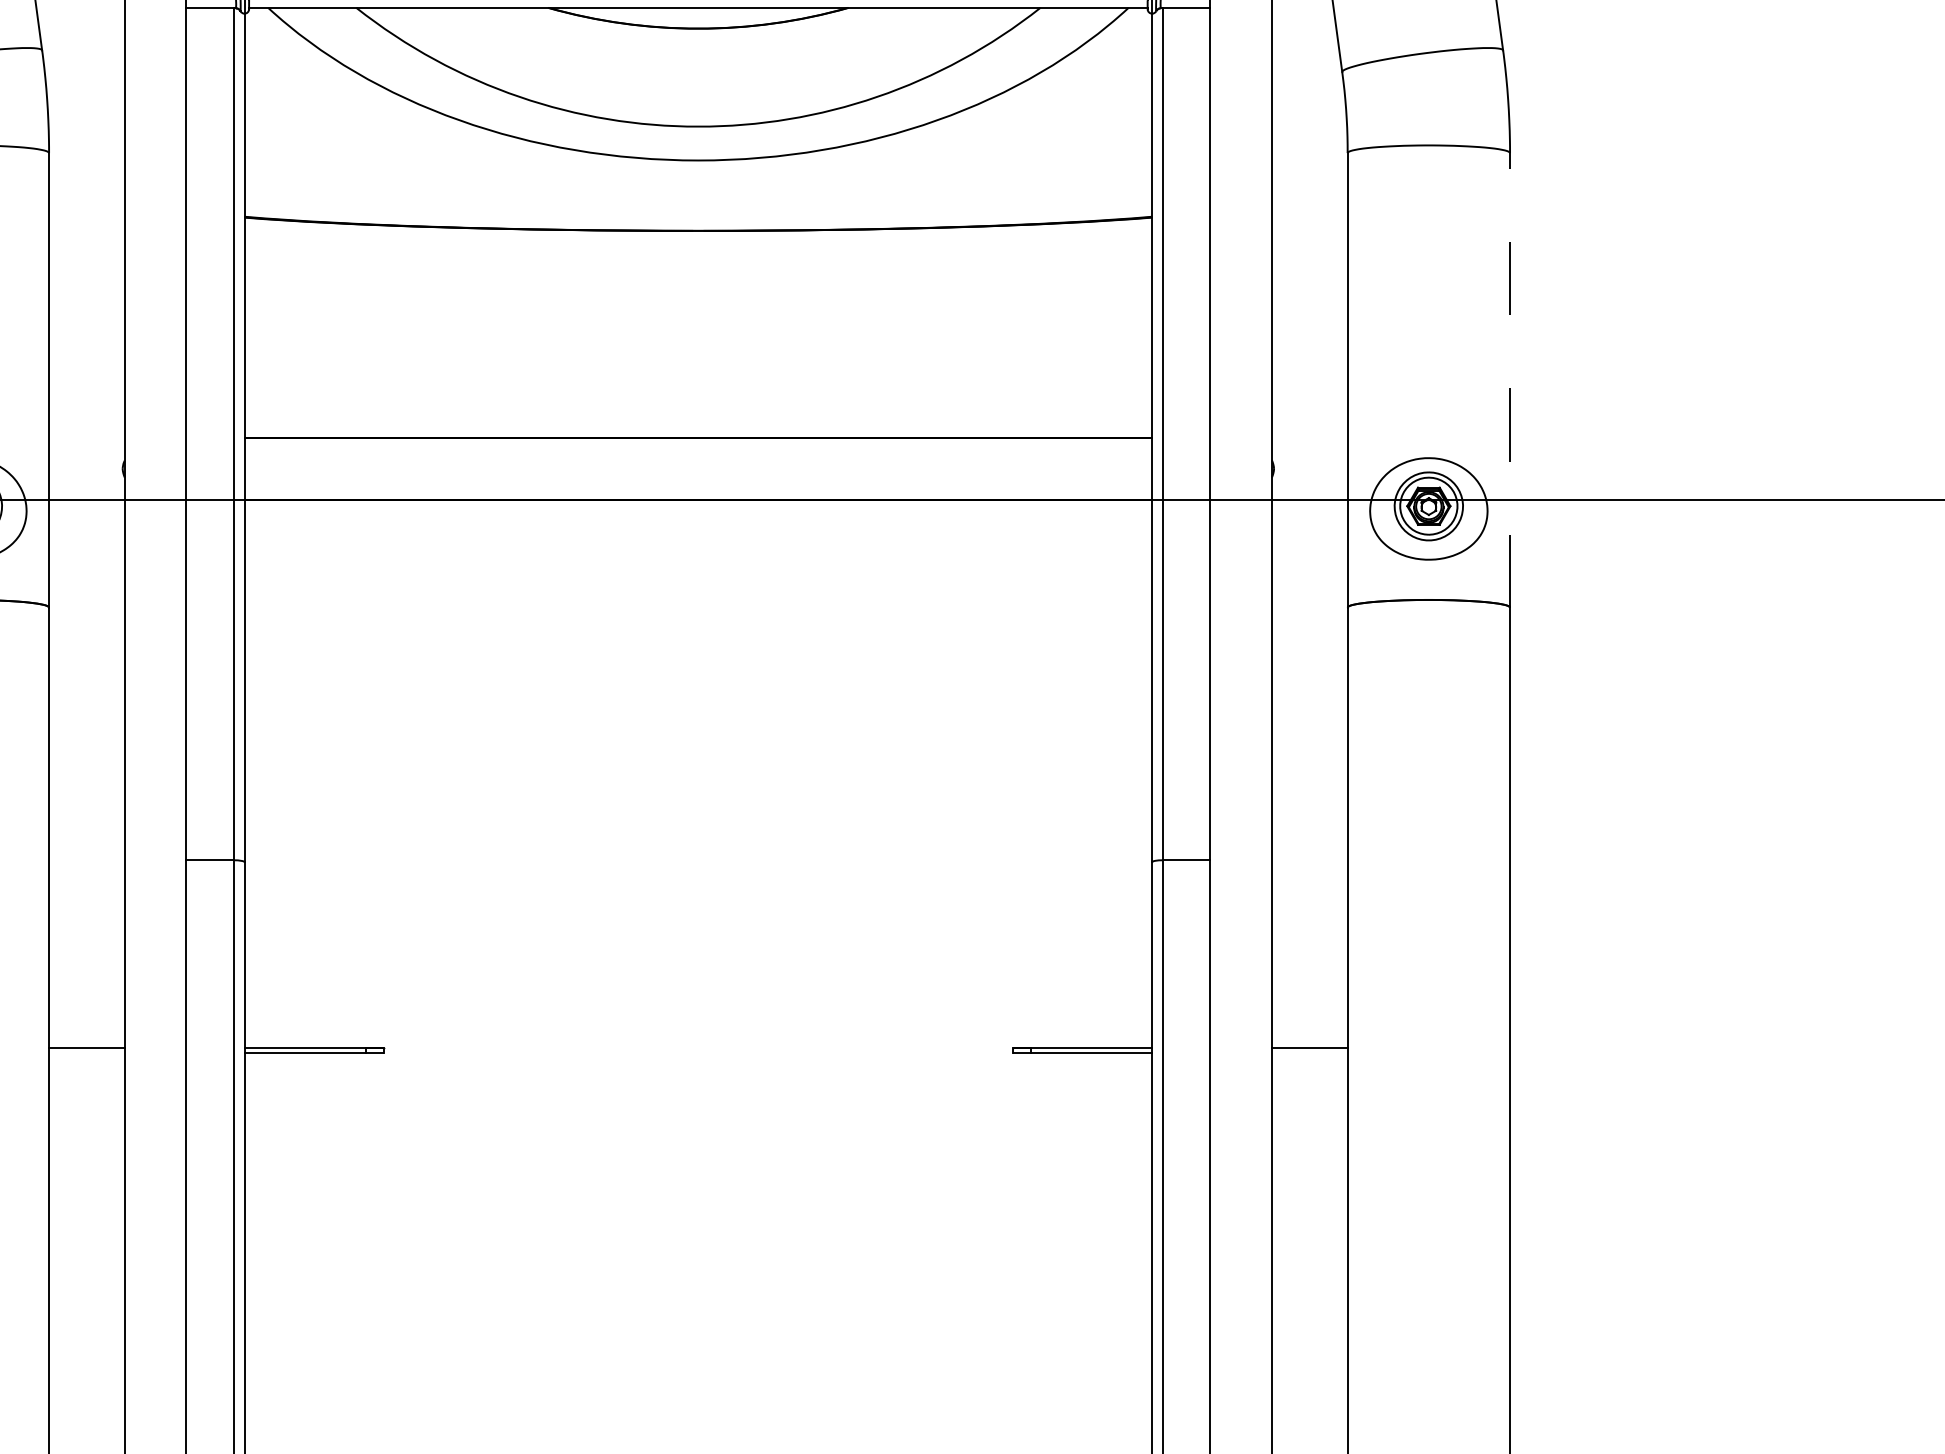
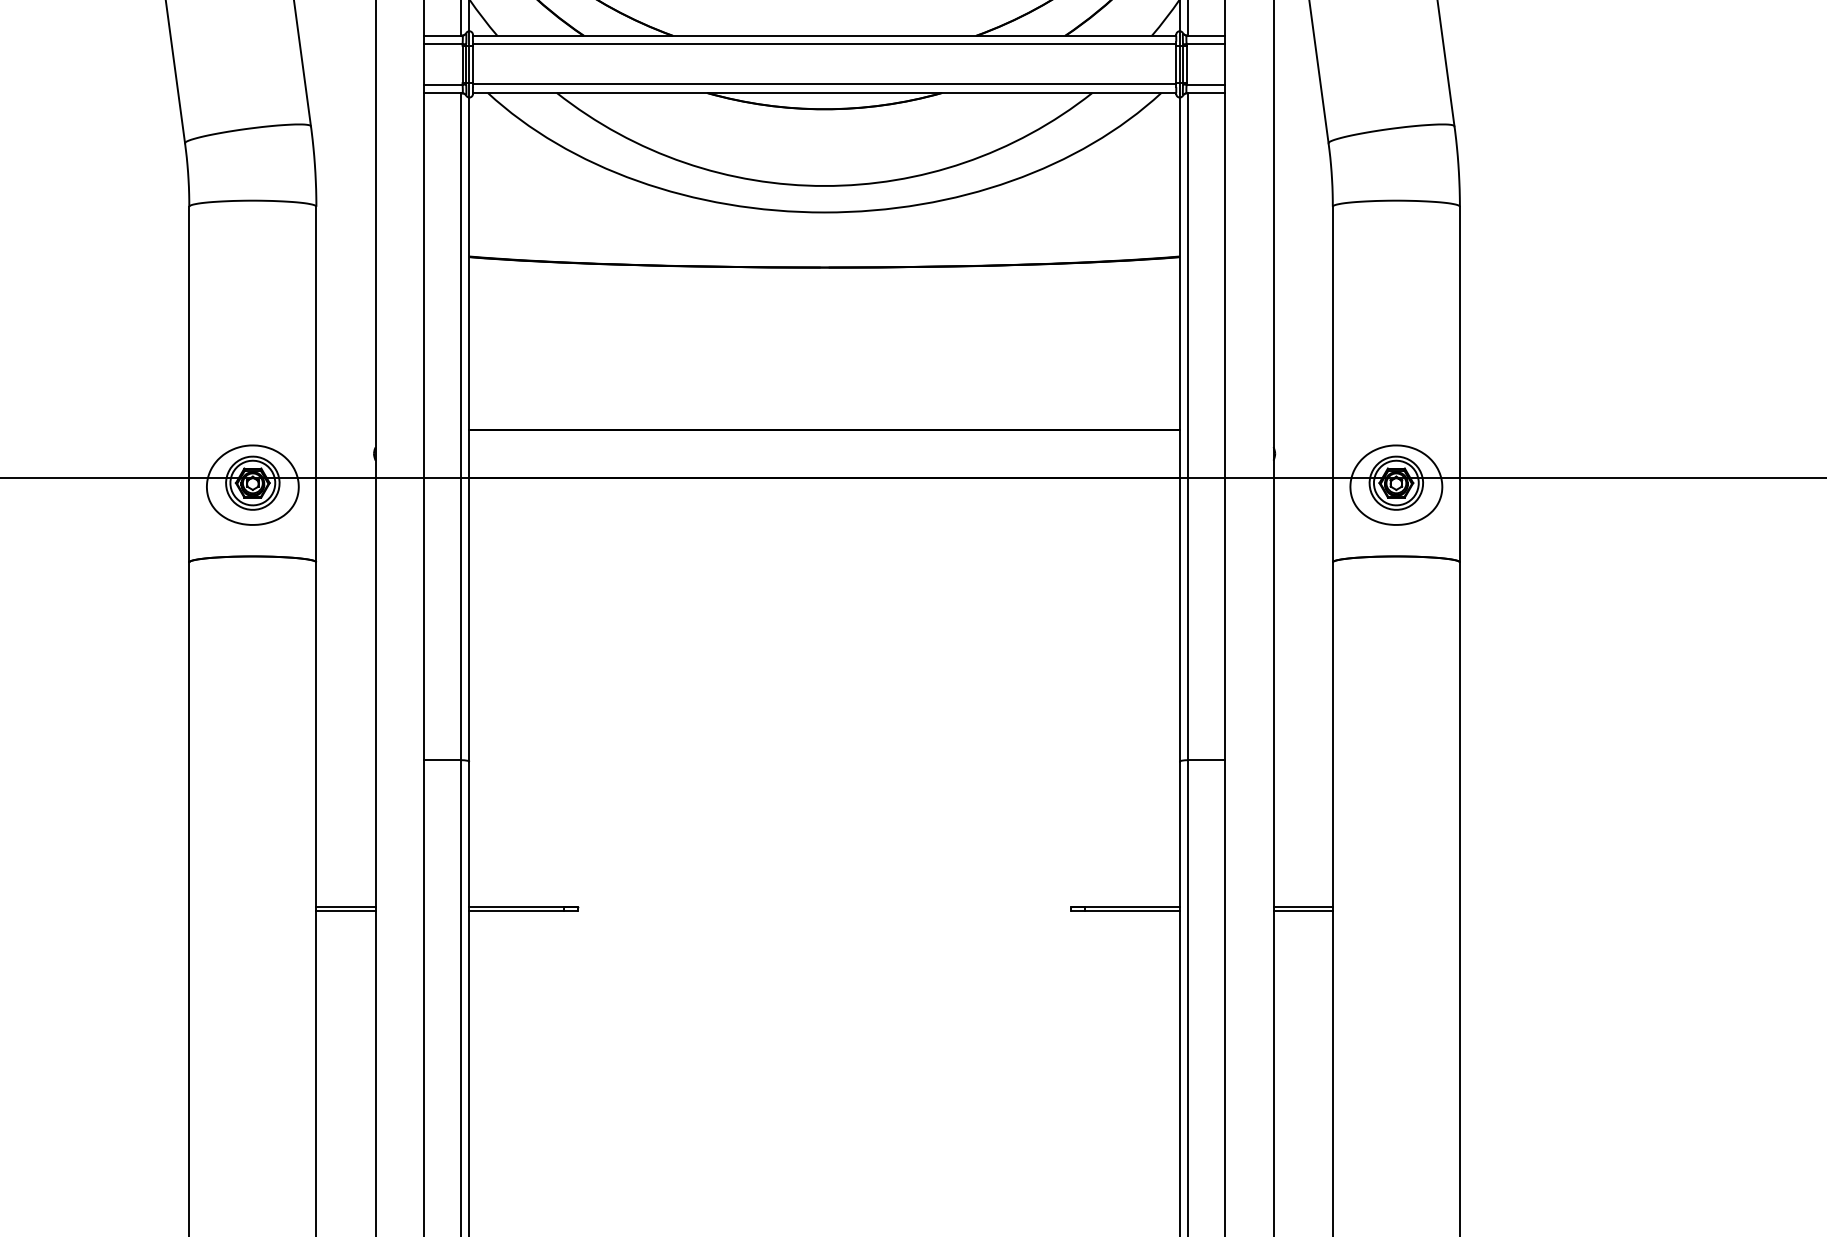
line: (1509, 380) -> (1459, 384), dashed -> solid
line: (86, 1053) -> (345, 911), added
line: (1308, 1053) -> (1302, 911), added

